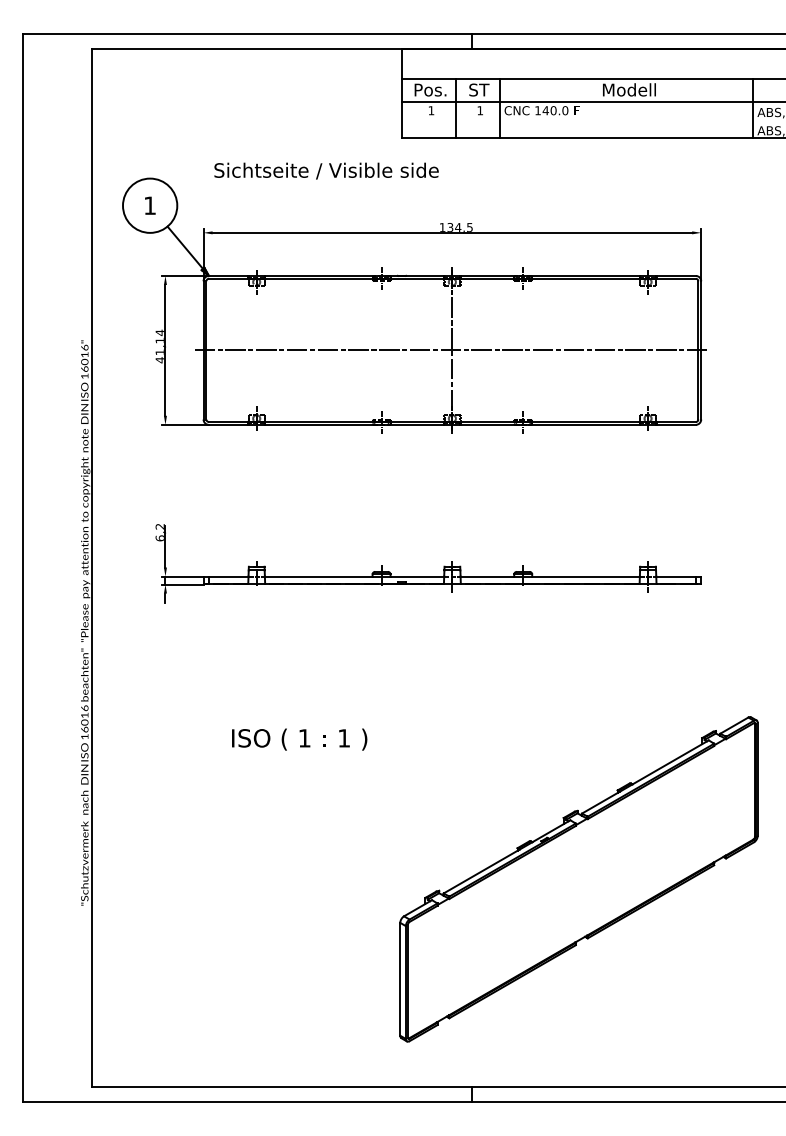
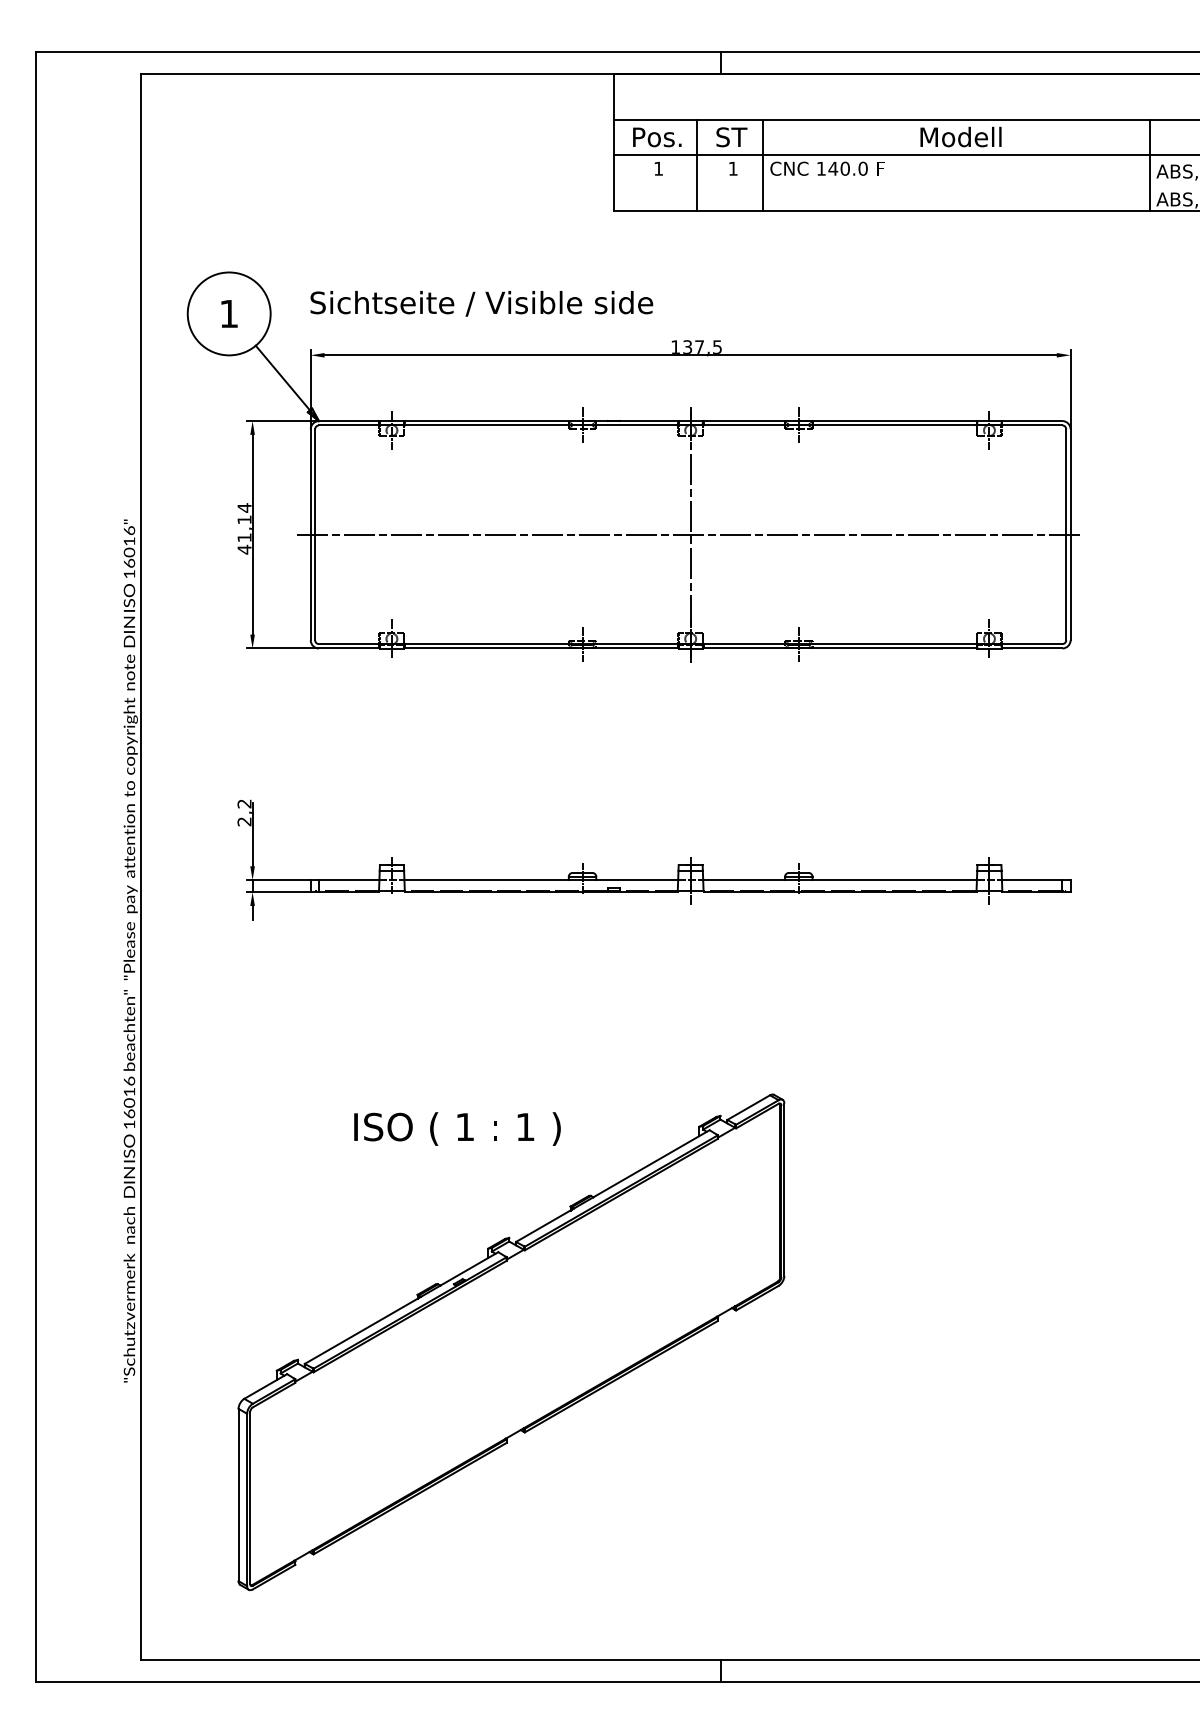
text: (326, 170) -> (481, 302), moved
text: (458, 227) -> (700, 347), 134,5 -> 137,5
text: (159, 538) -> (243, 821), 6,2 -> 2,2
part: (578, 879) -> (510, 1342), moved

